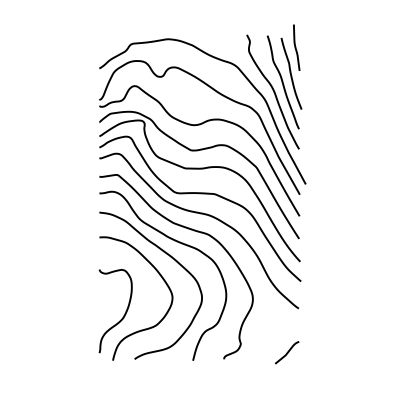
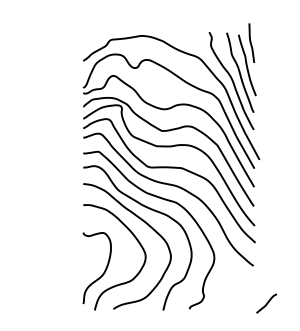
line: (287, 352) -> (266, 303), moved

